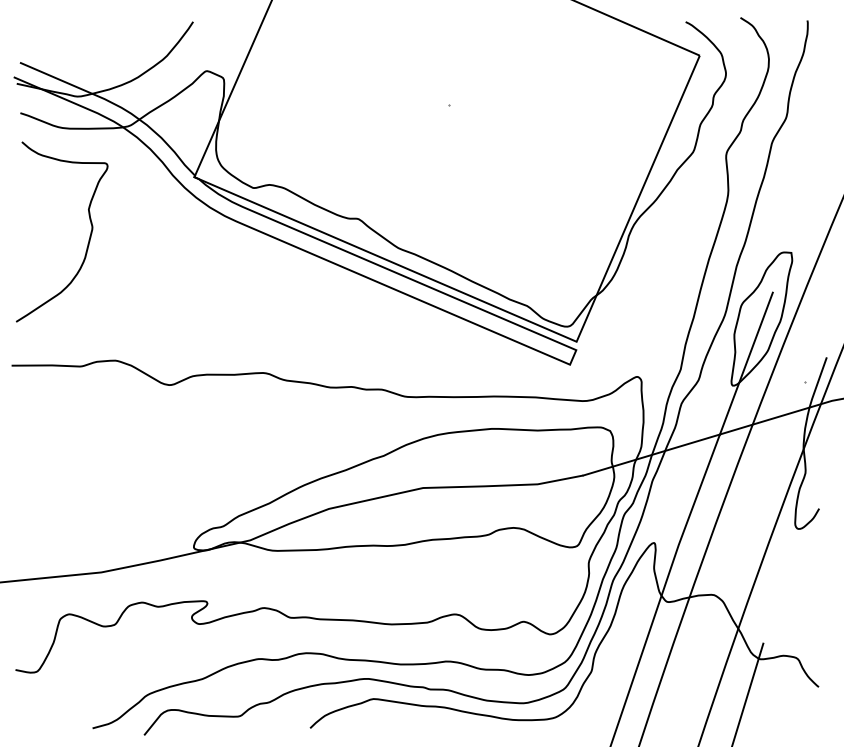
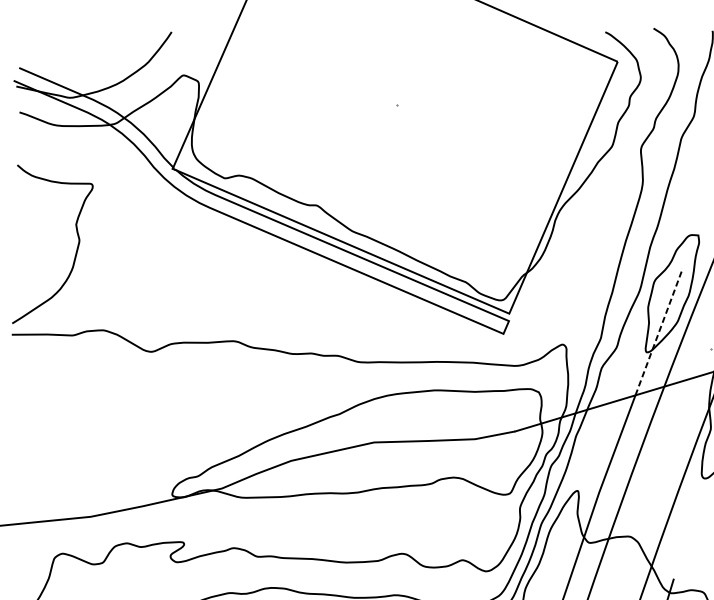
curve: (88, 239) -> (75, 250), moved
line: (746, 363) -> (658, 332), solid -> dashed

